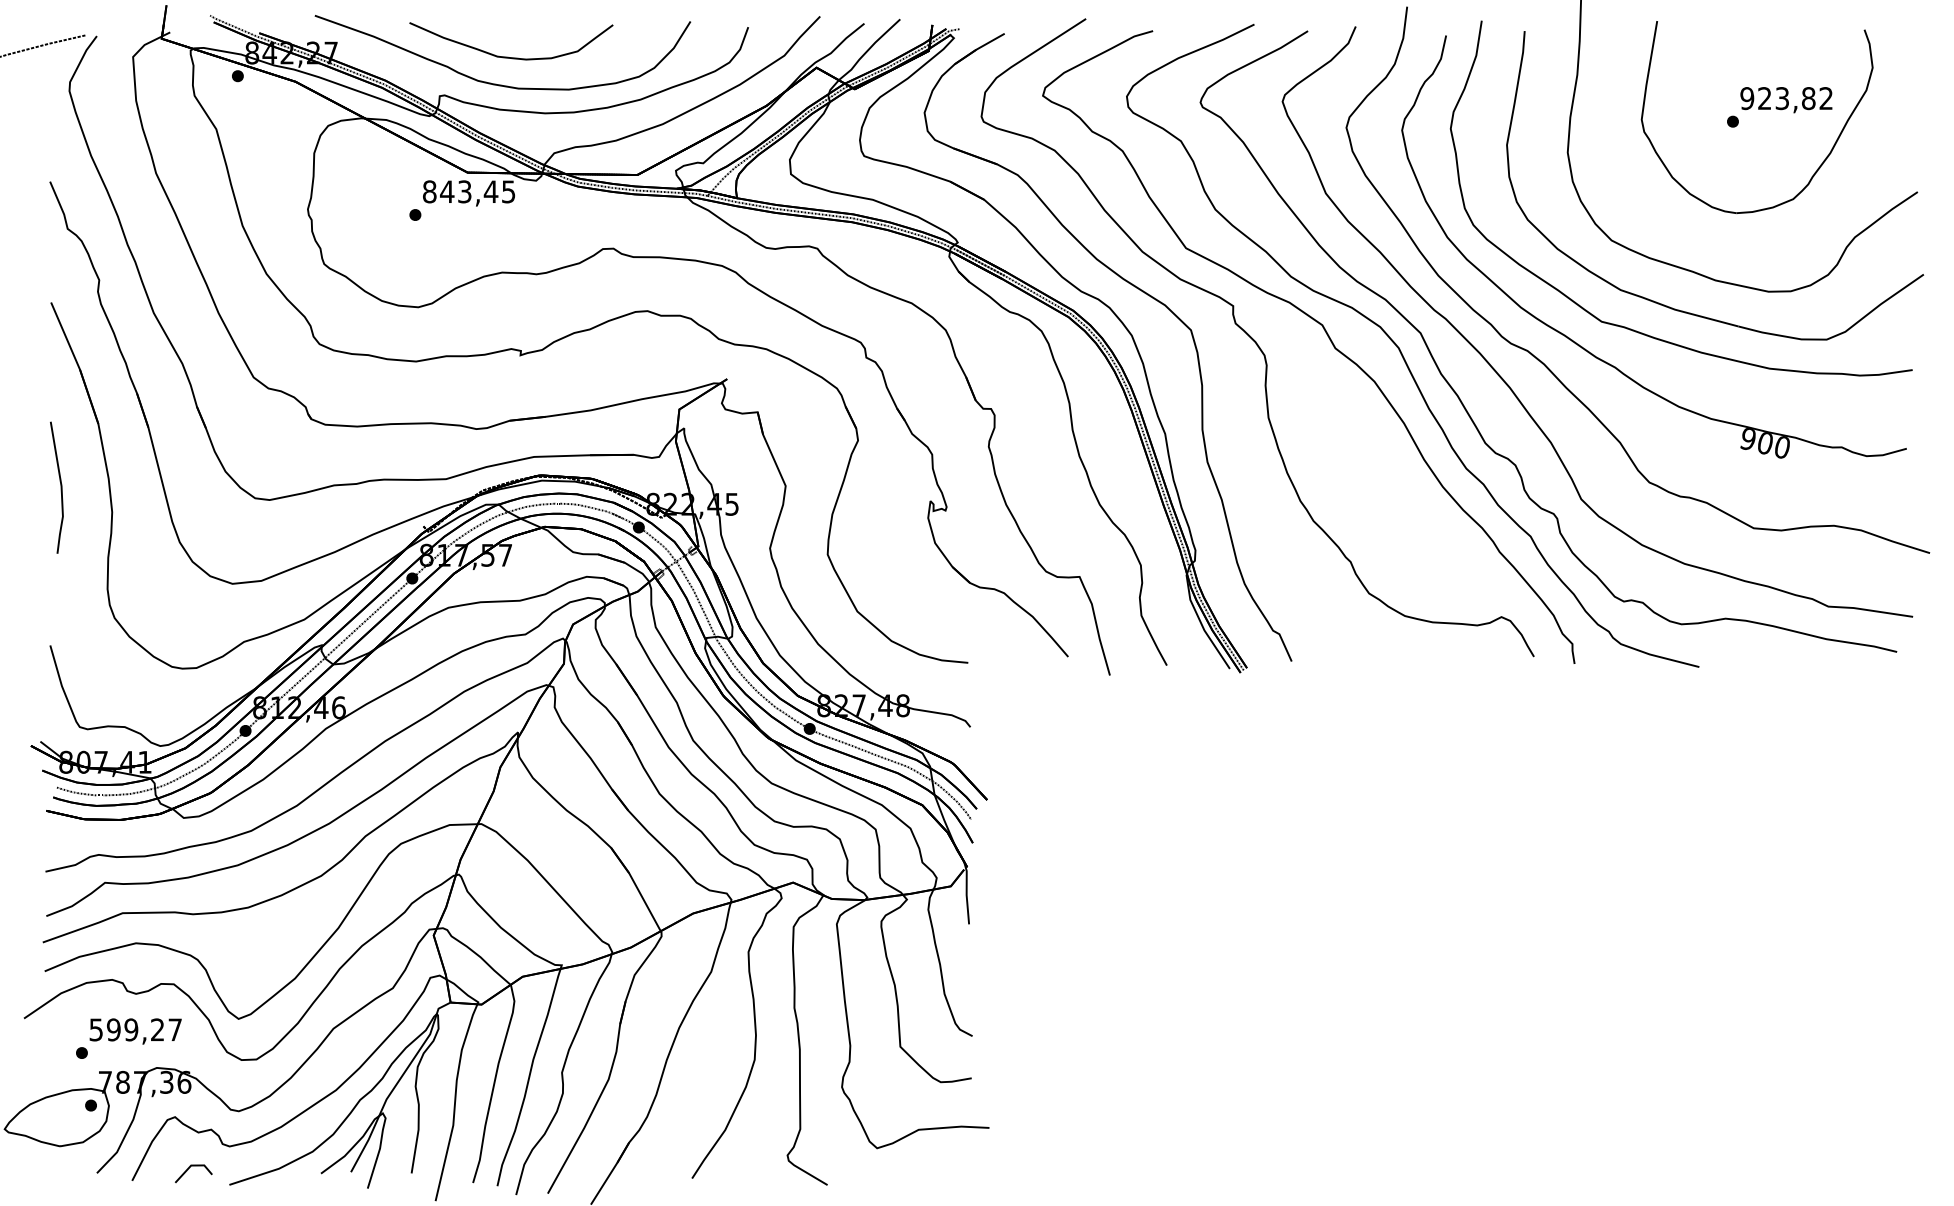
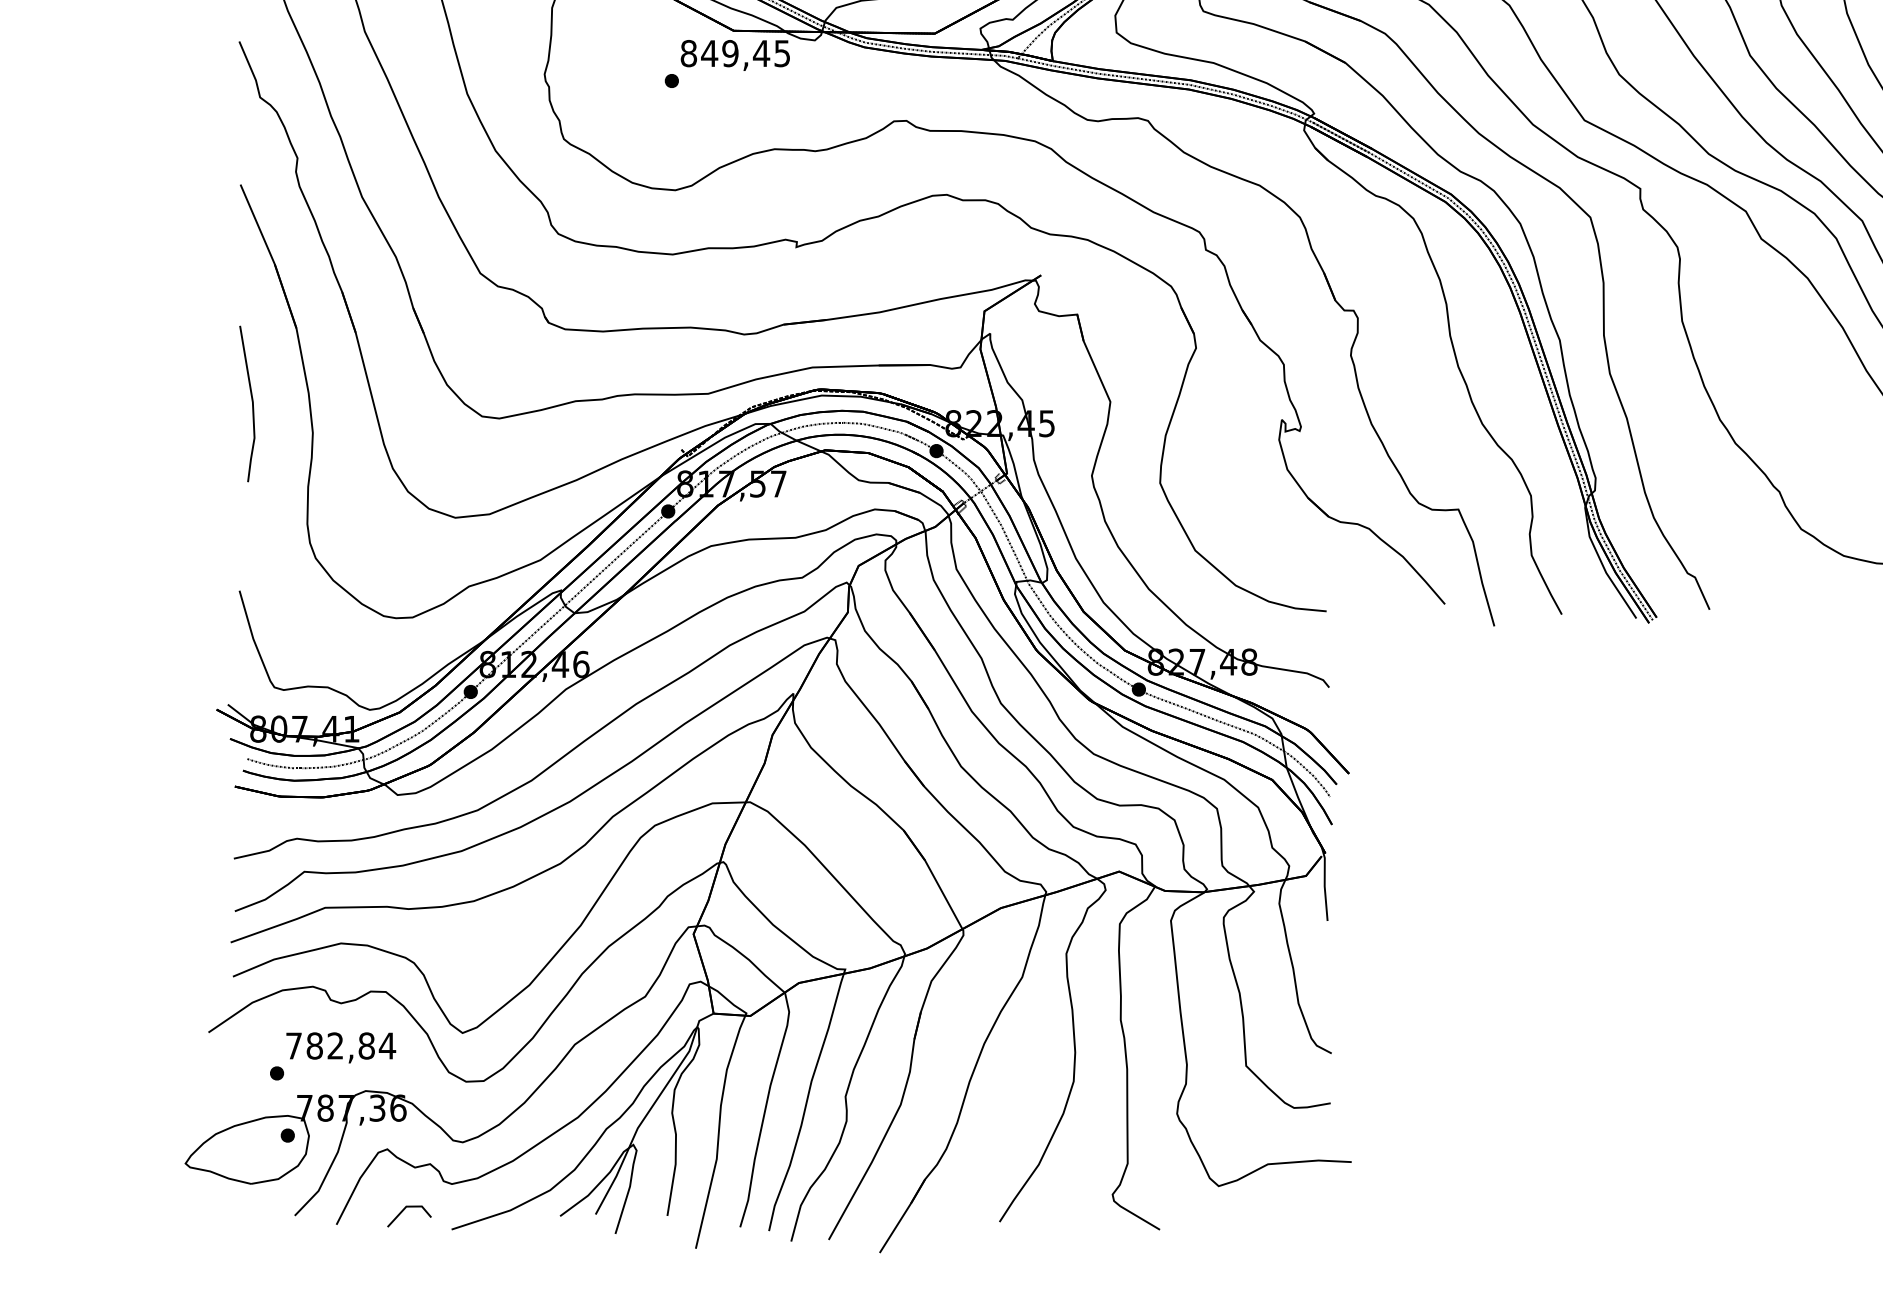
text: (464, 191) -> (730, 53), 843,45 -> 849,45
text: (135, 1029) -> (340, 1045), 599,27 -> 782,84

